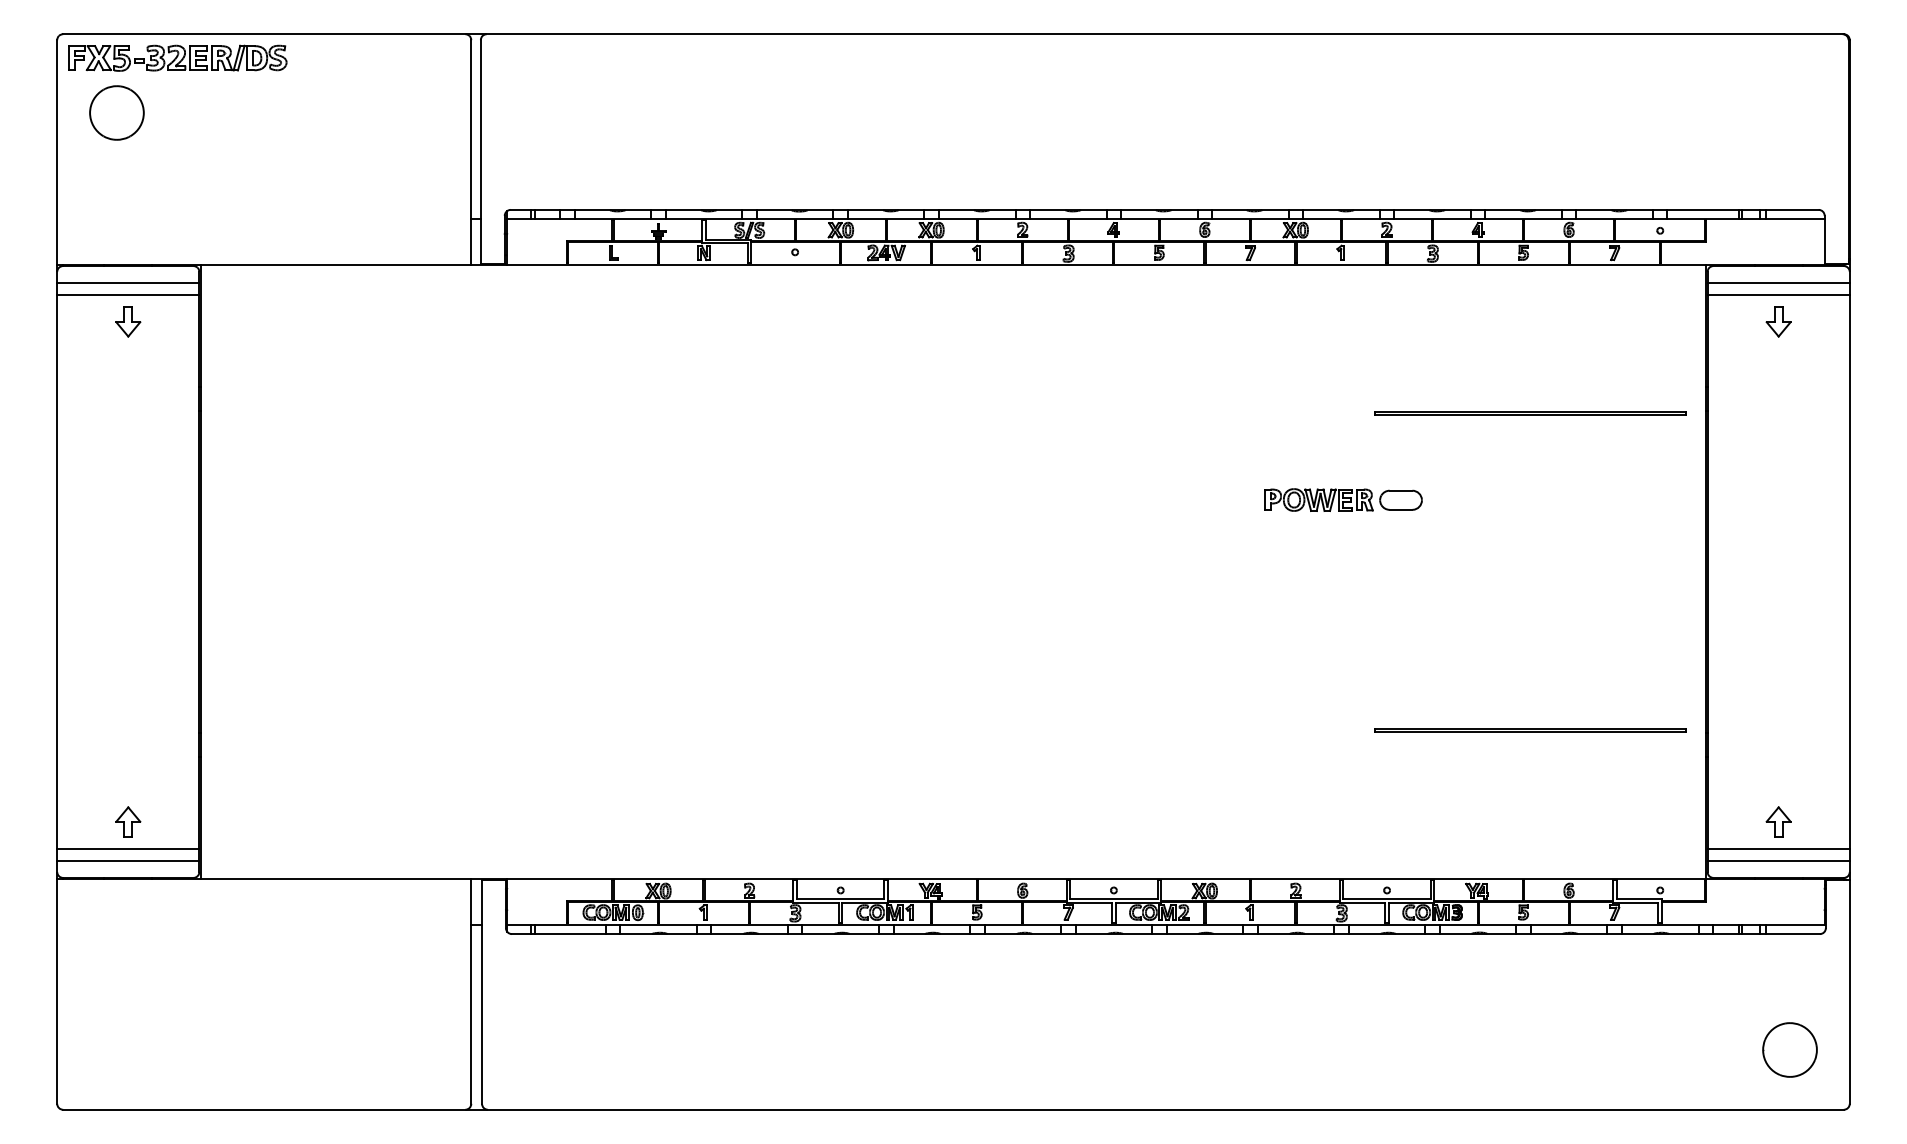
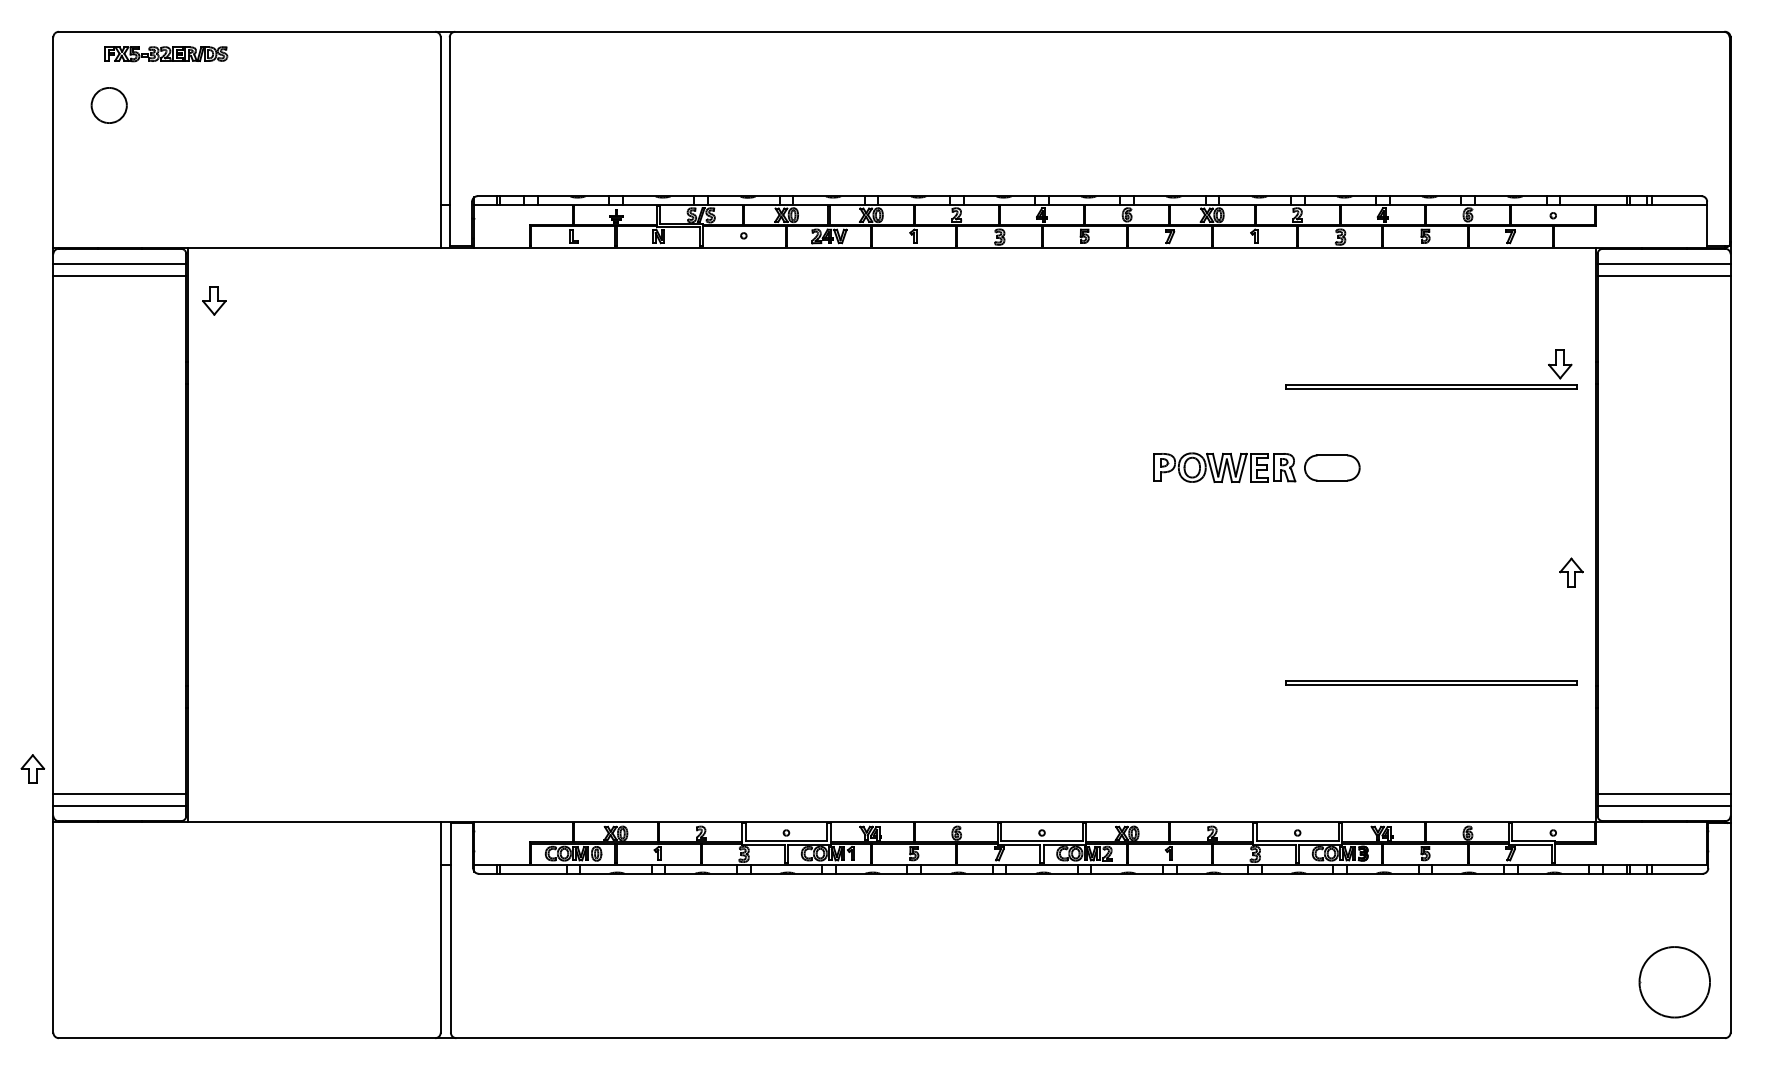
part: (177, 57) -> (165, 53), size x0.6
part: (116, 112) -> (108, 105), size x0.7
part: (128, 321) -> (214, 300), moved
part: (1778, 321) -> (1560, 364), moved
part: (1343, 499) -> (1256, 467), size x1.4
part: (128, 821) -> (33, 768), moved
part: (1778, 821) -> (1571, 571), moved
part: (1789, 1049) -> (1674, 981), size x1.4

